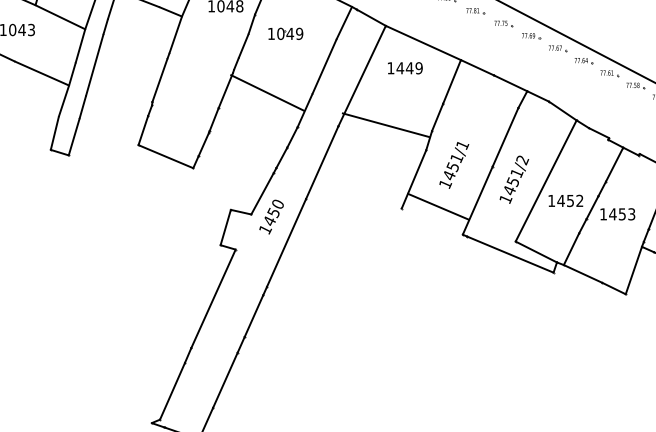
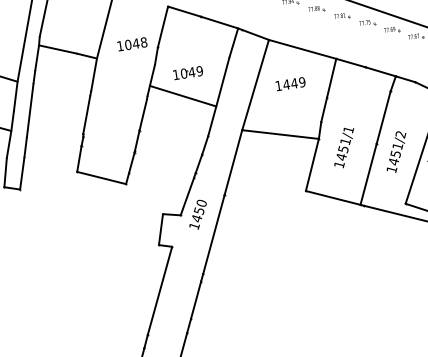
part: (285, 33) -> (187, 72), moved
text: (405, 68) -> (290, 84), moved
line: (267, 92) -> (182, 95), moved
line: (385, 125) -> (279, 134), moved
line: (438, 206) -> (333, 197), moved

